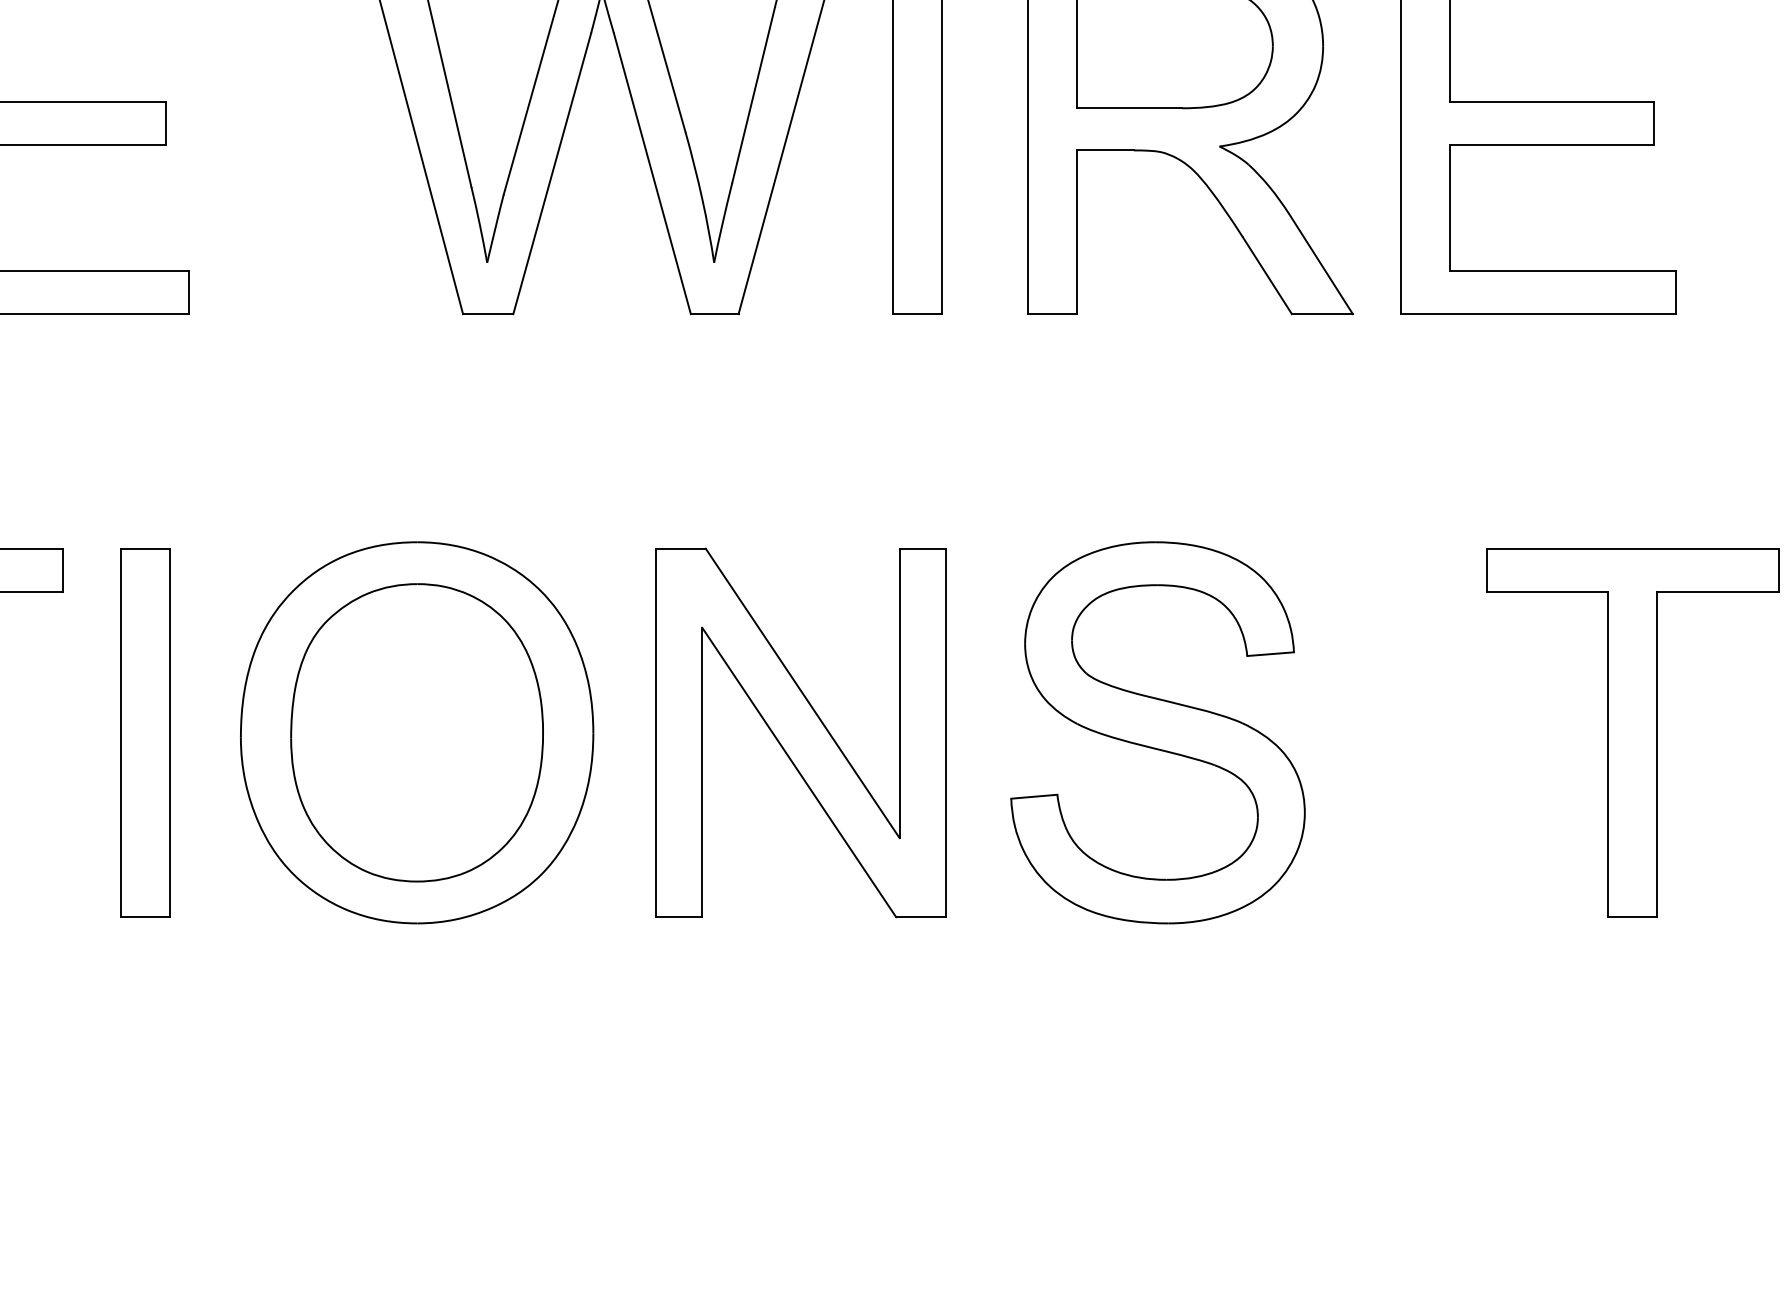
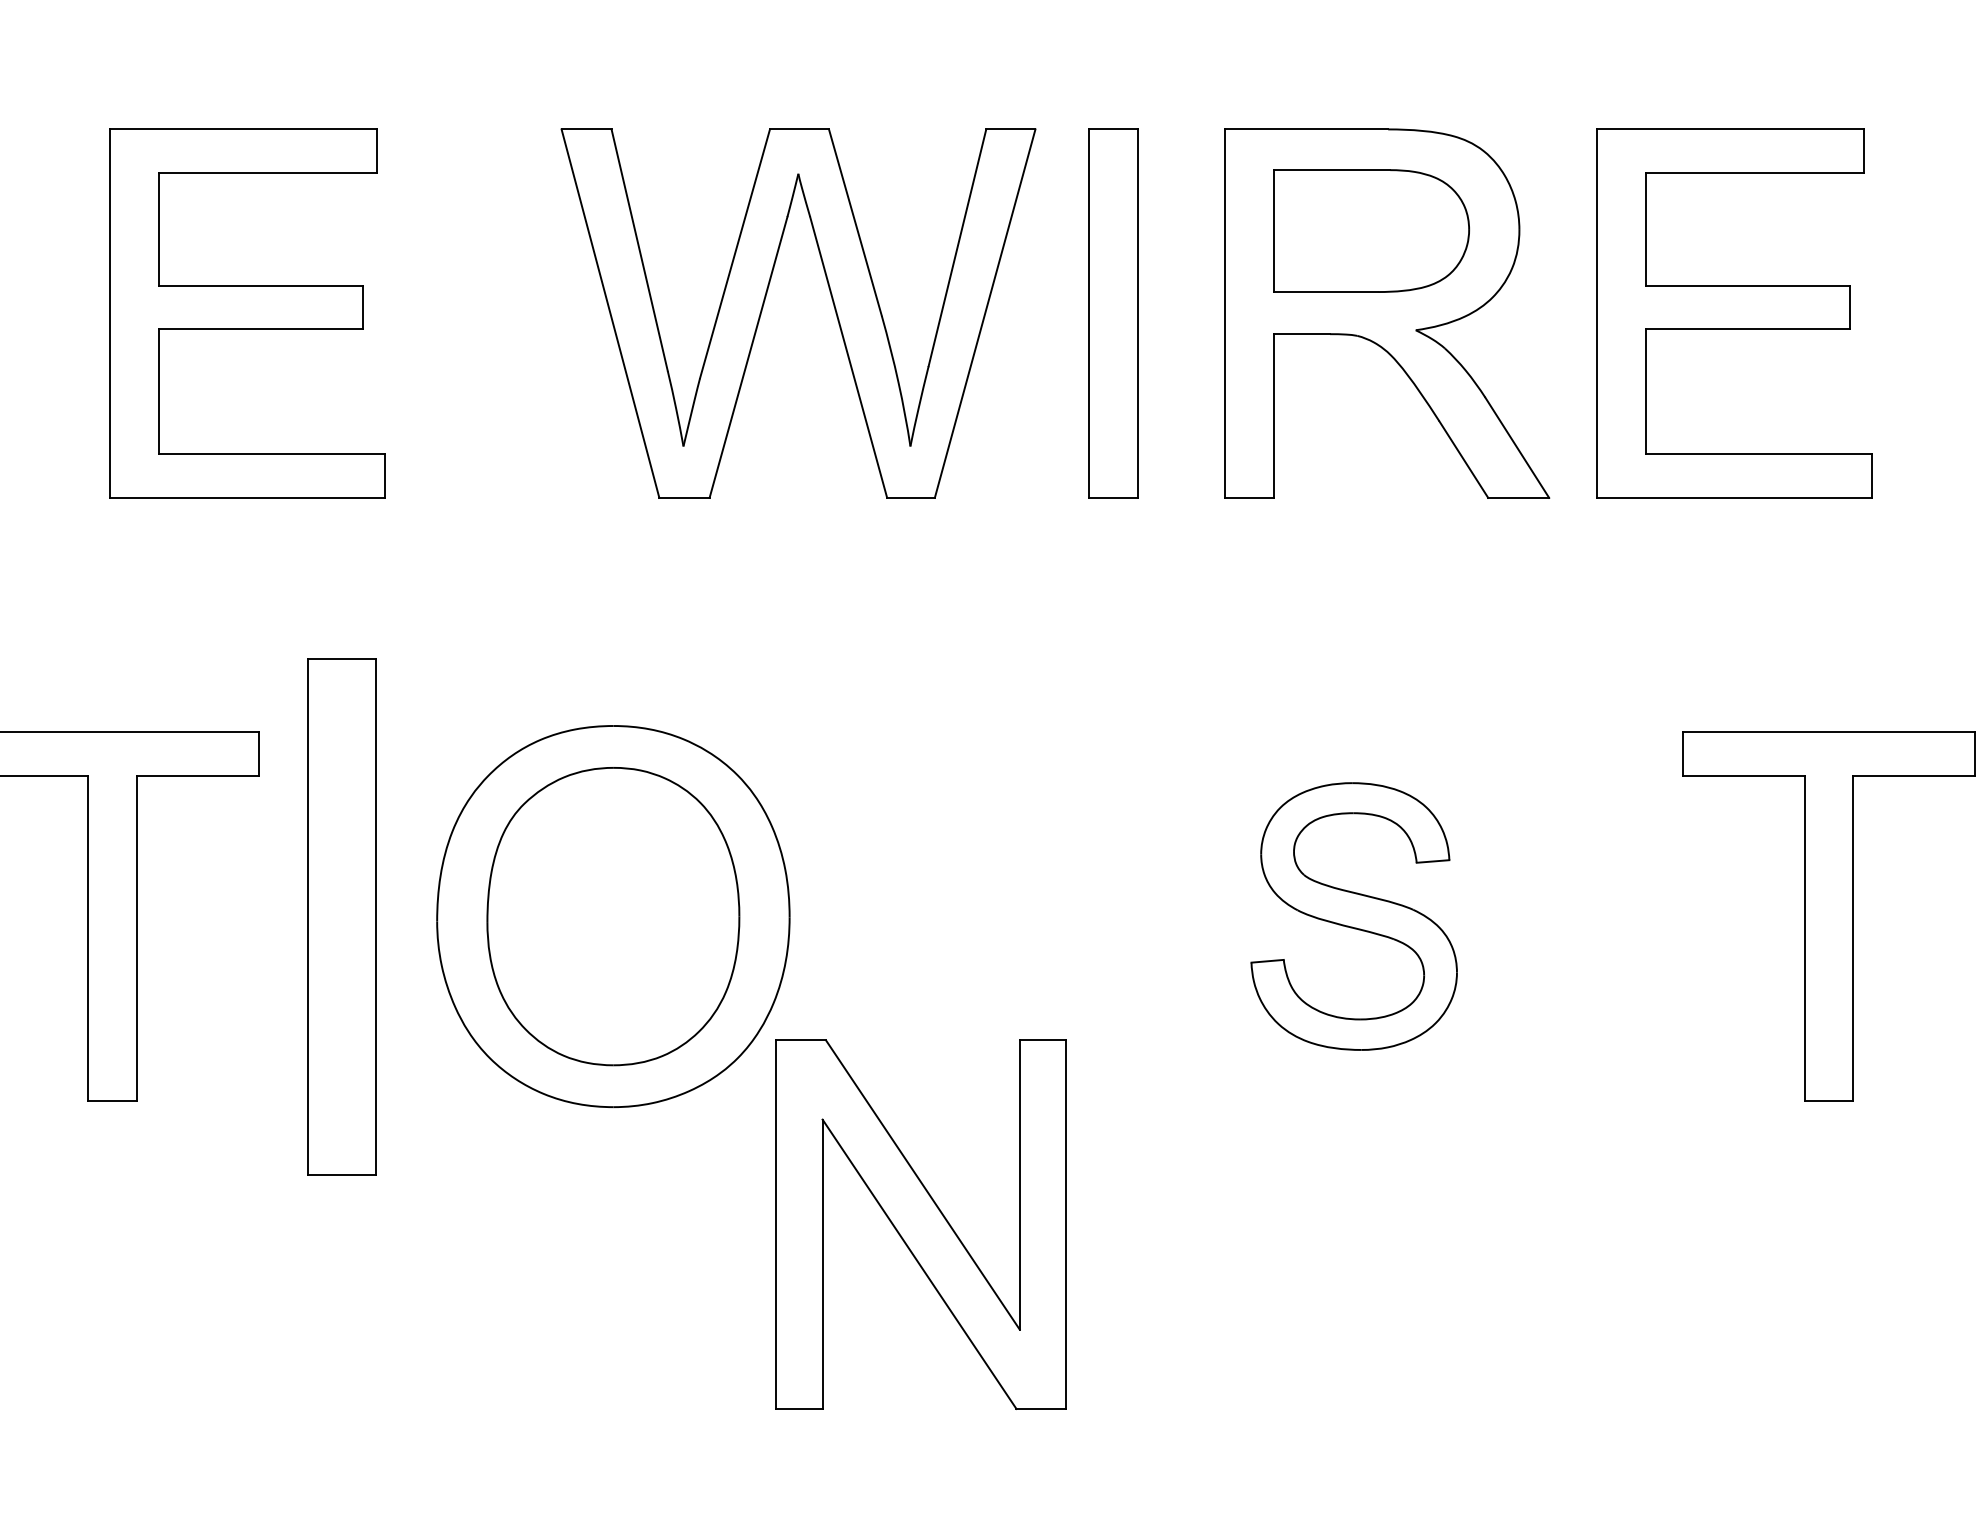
part: (145, 732) -> (341, 916), size x1.4
part: (800, 732) -> (920, 1224), moved
part: (1157, 732) -> (1353, 916), size x0.7

